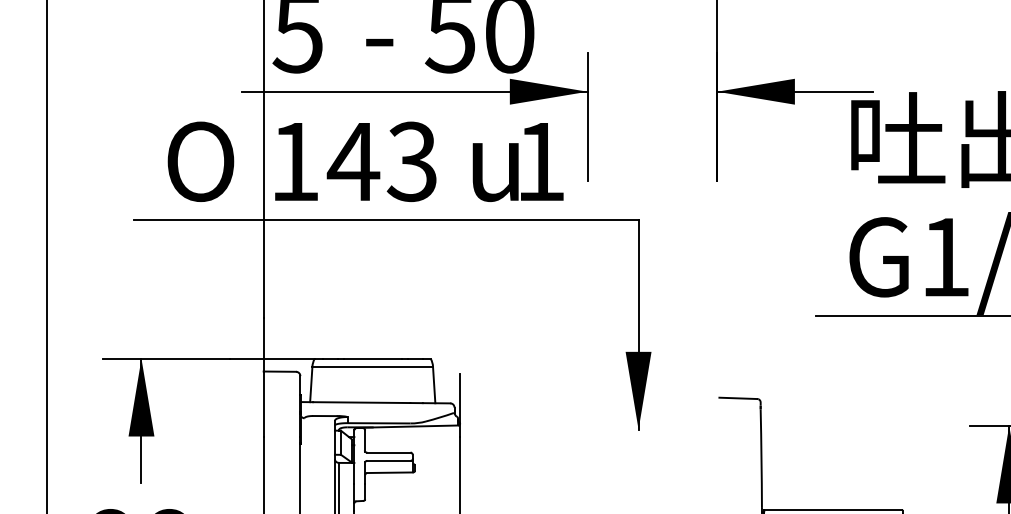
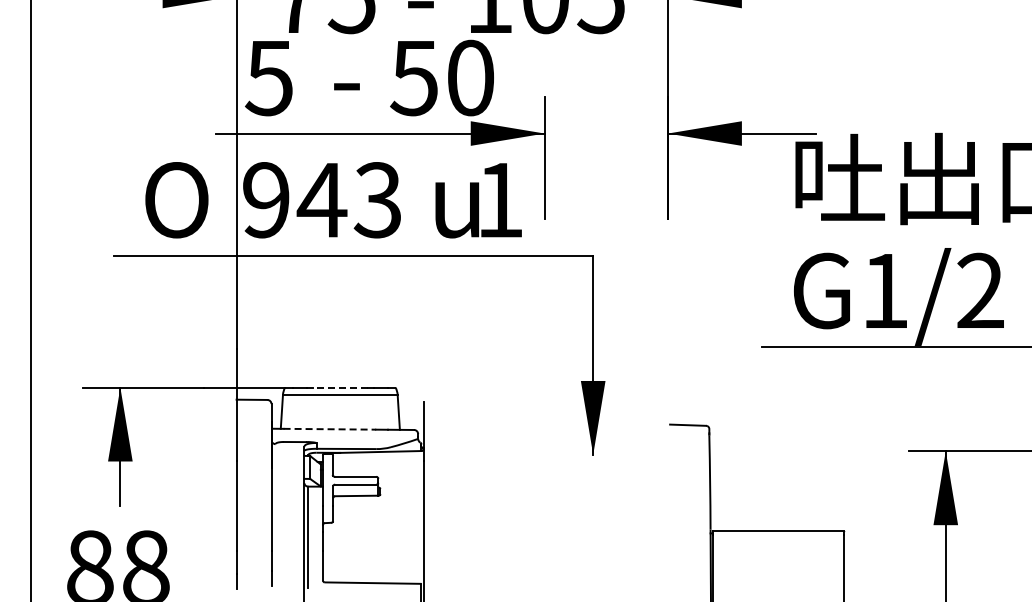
text: (295, 162) -> (266, 200), 143 -> 943
line: (371, 358) -> (339, 387), solid -> dashed
line: (362, 402) -> (330, 429), solid -> dashed

